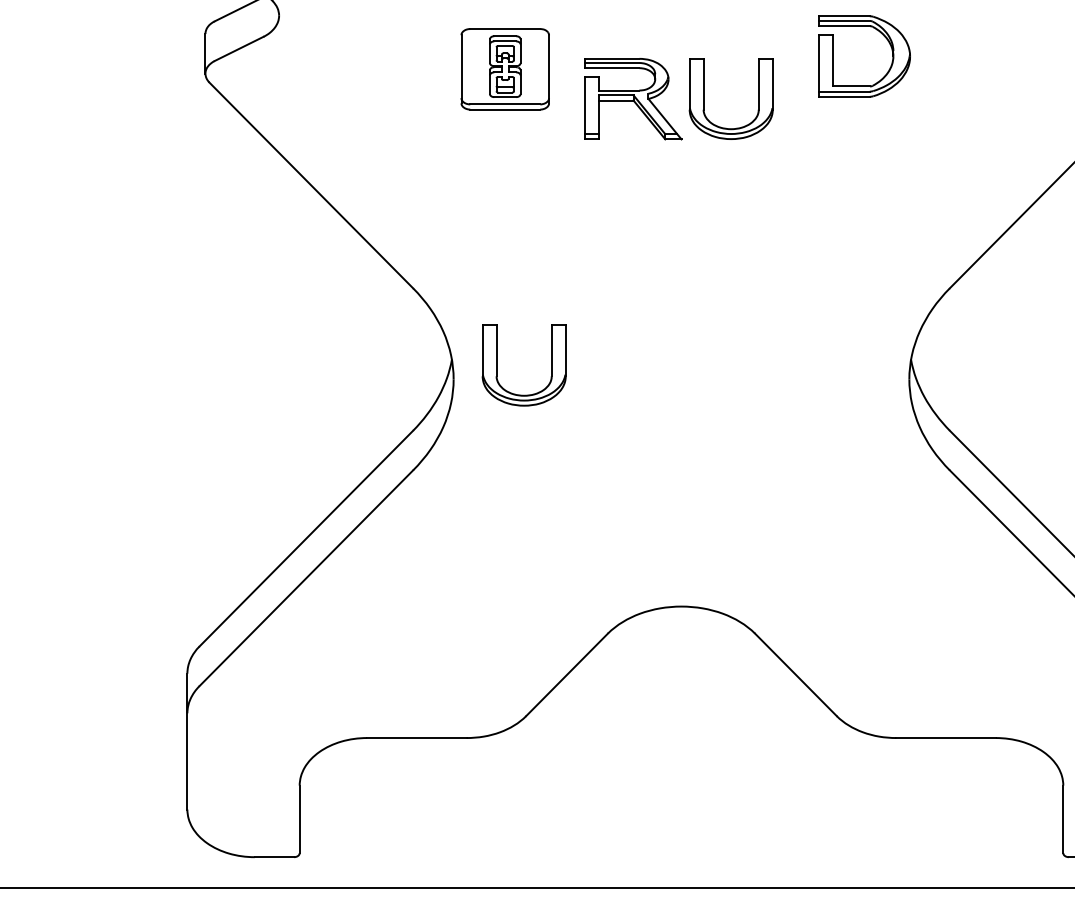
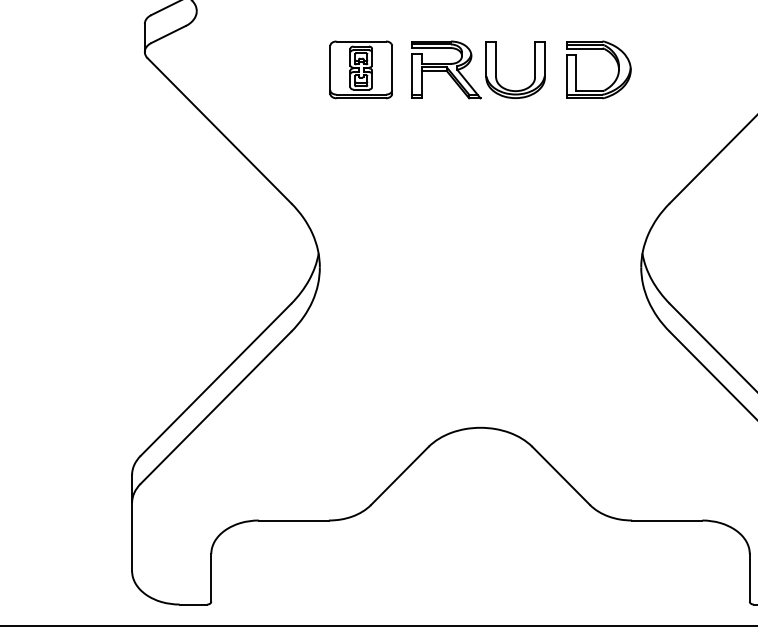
part: (887, 41) -> (614, 59), moved
part: (504, 68) -> (360, 69), moved
part: (497, 365) -> (350, 257), removed

